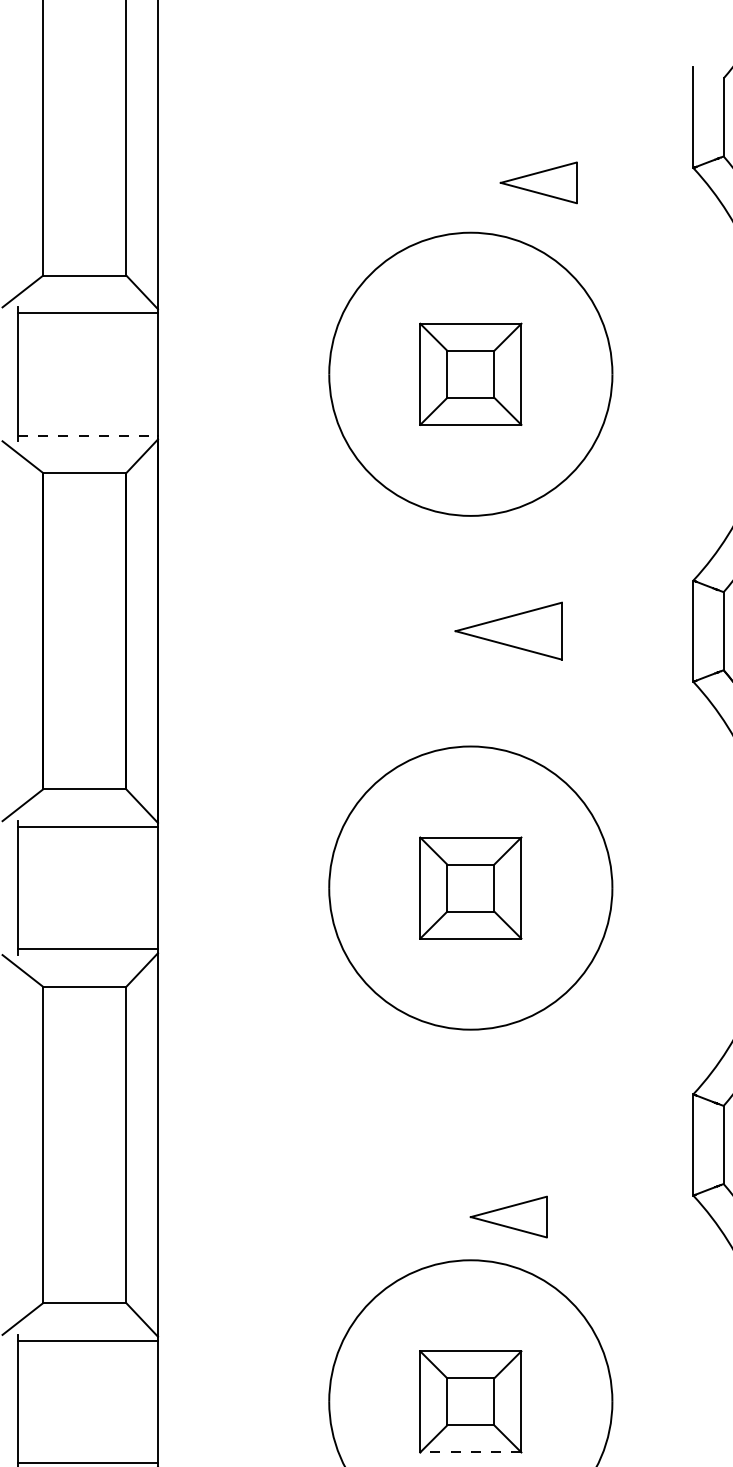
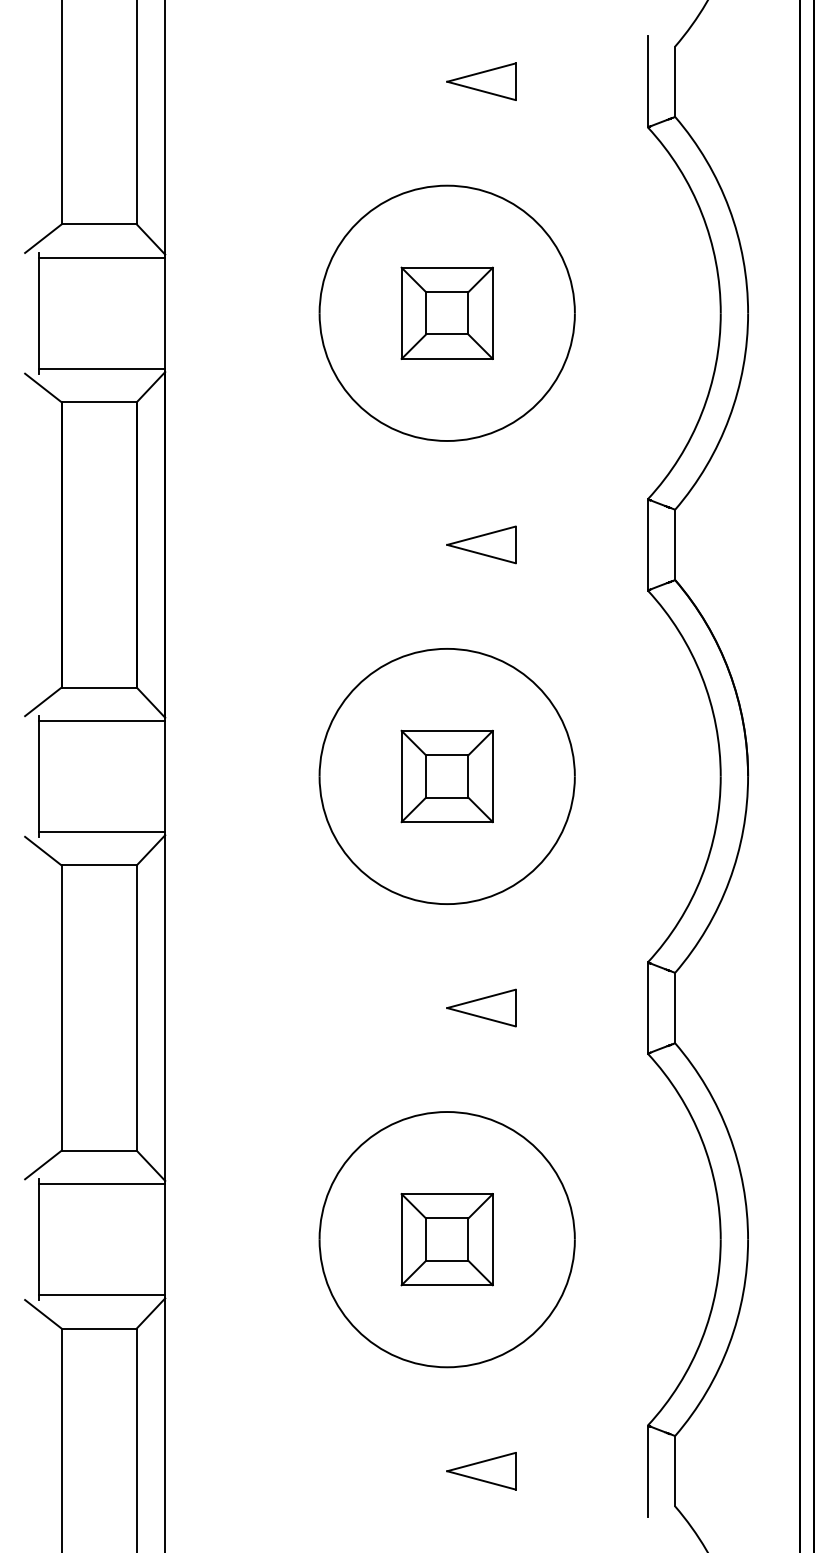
part: (538, 182) -> (481, 81), moved
line: (88, 435) -> (102, 368), dashed -> solid
part: (508, 630) -> (481, 544), size x0.71
part: (508, 1216) -> (481, 1007), moved
line: (471, 1452) -> (447, 1285), dashed -> solid

